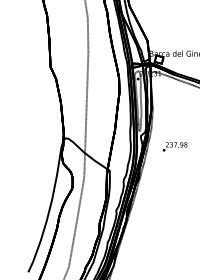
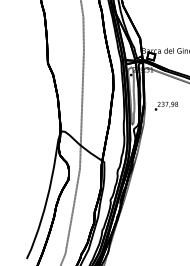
text: (174, 146) -> (165, 105), moved

